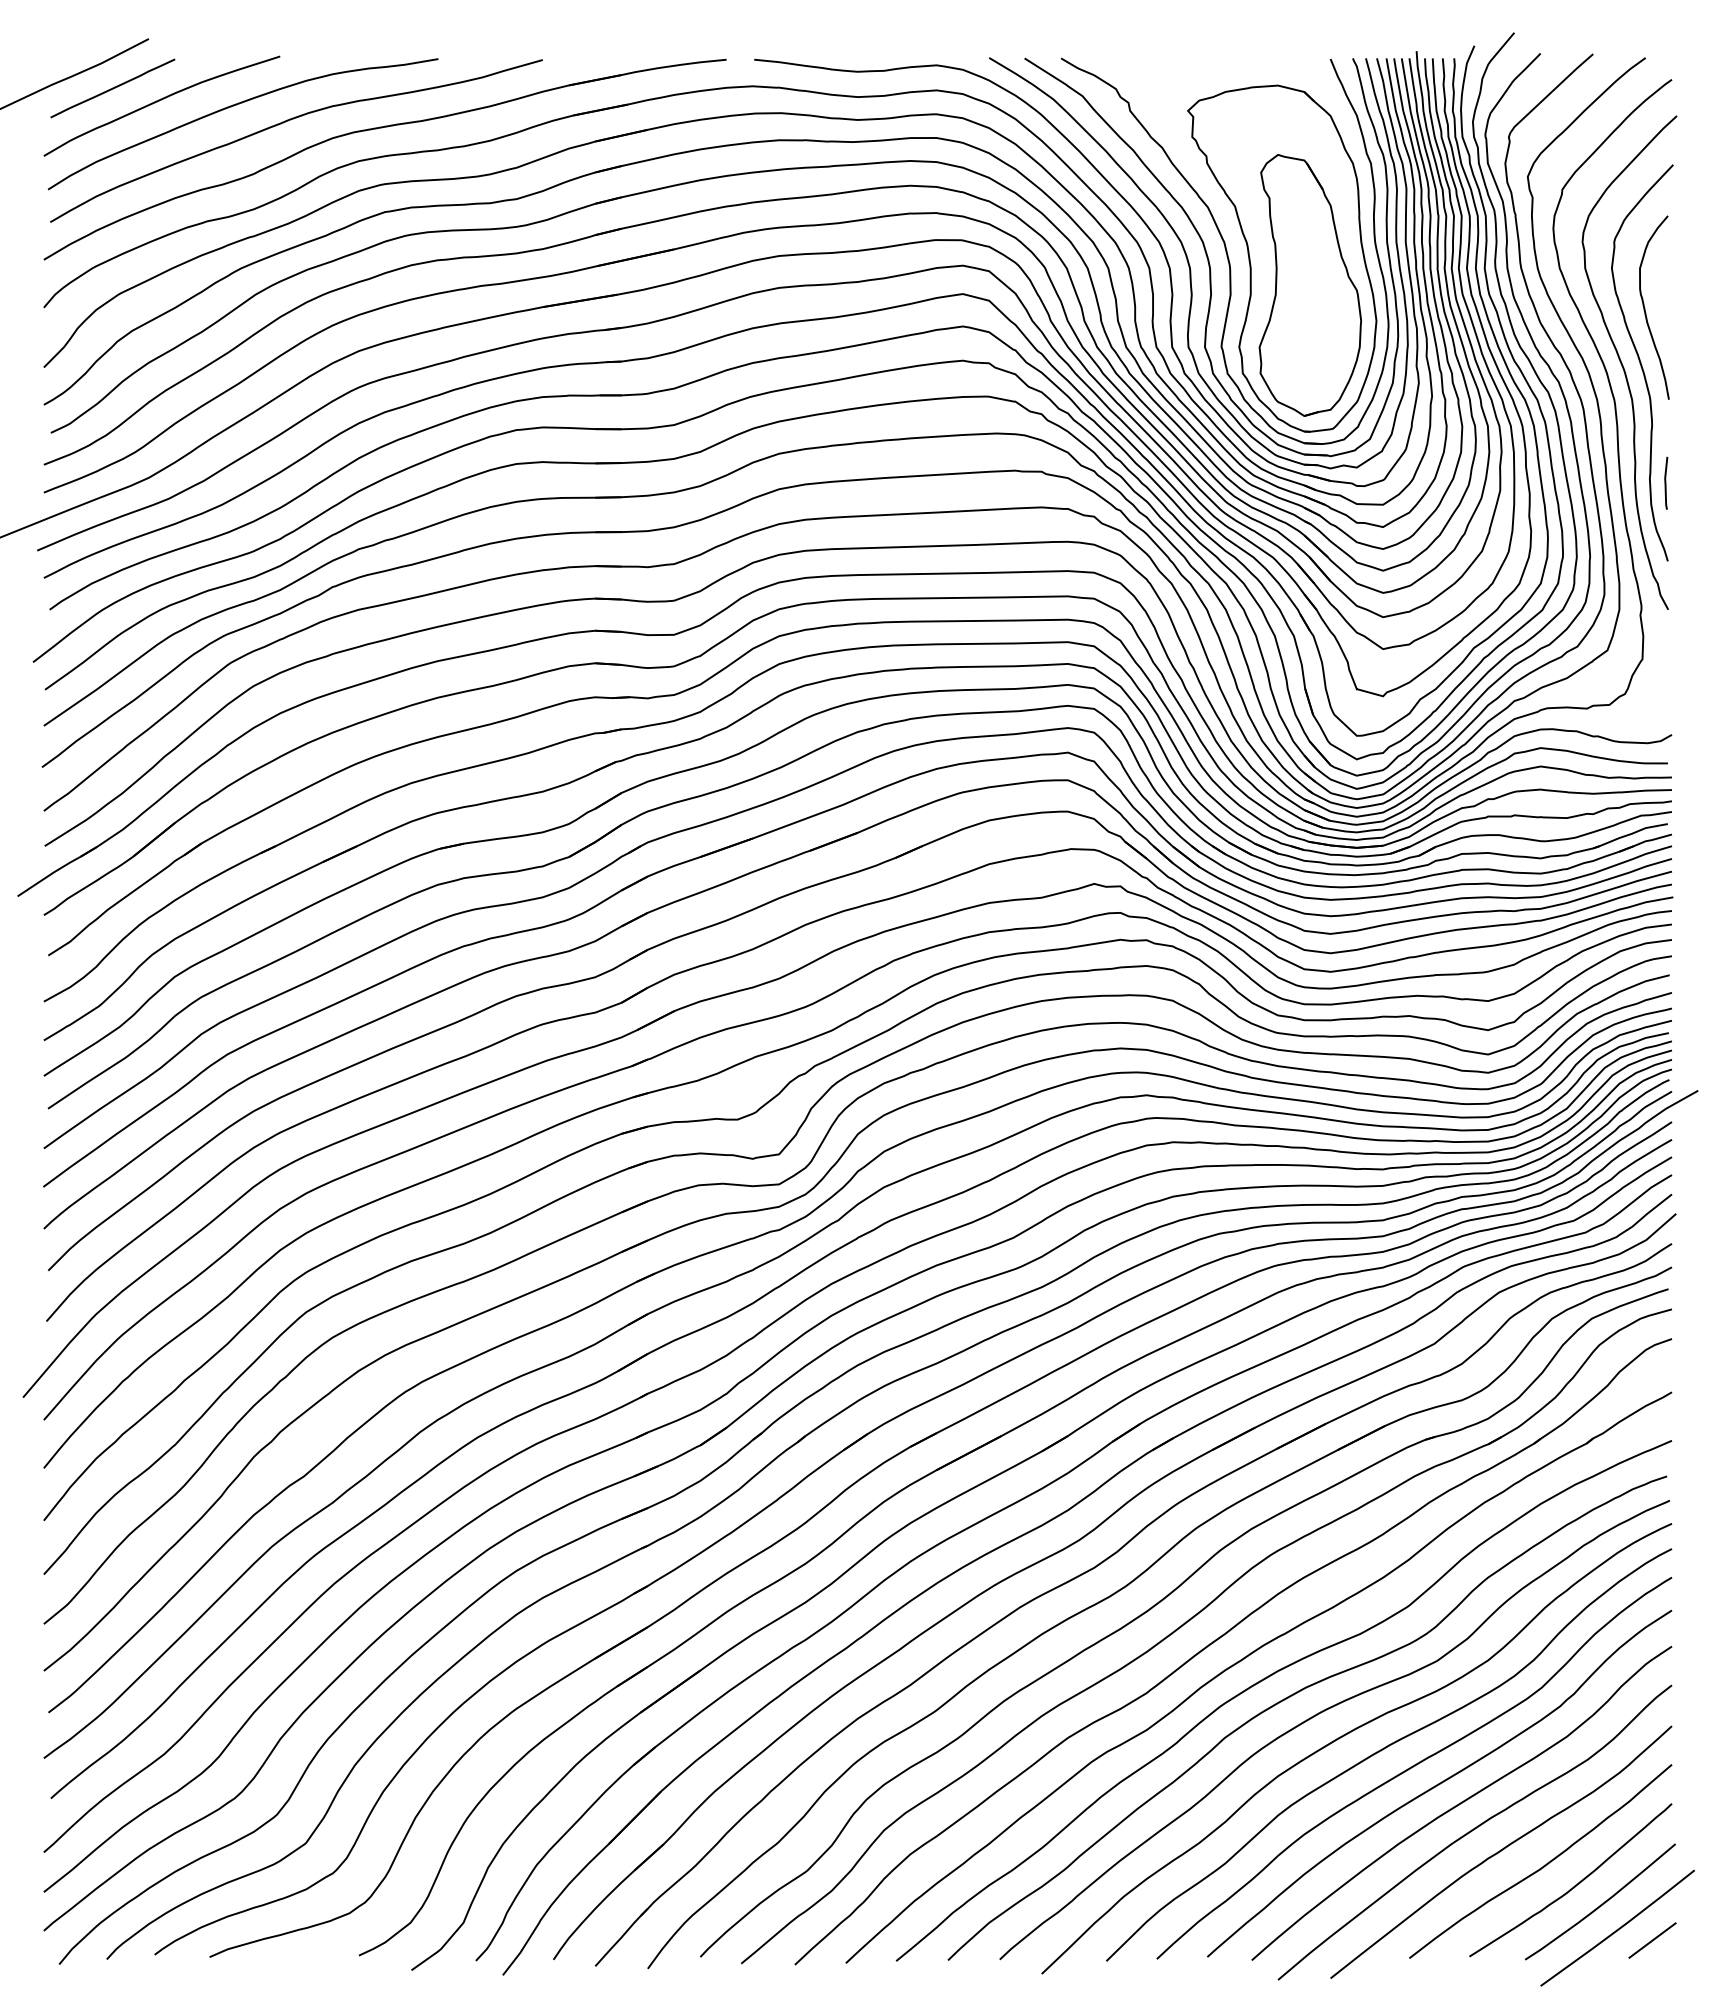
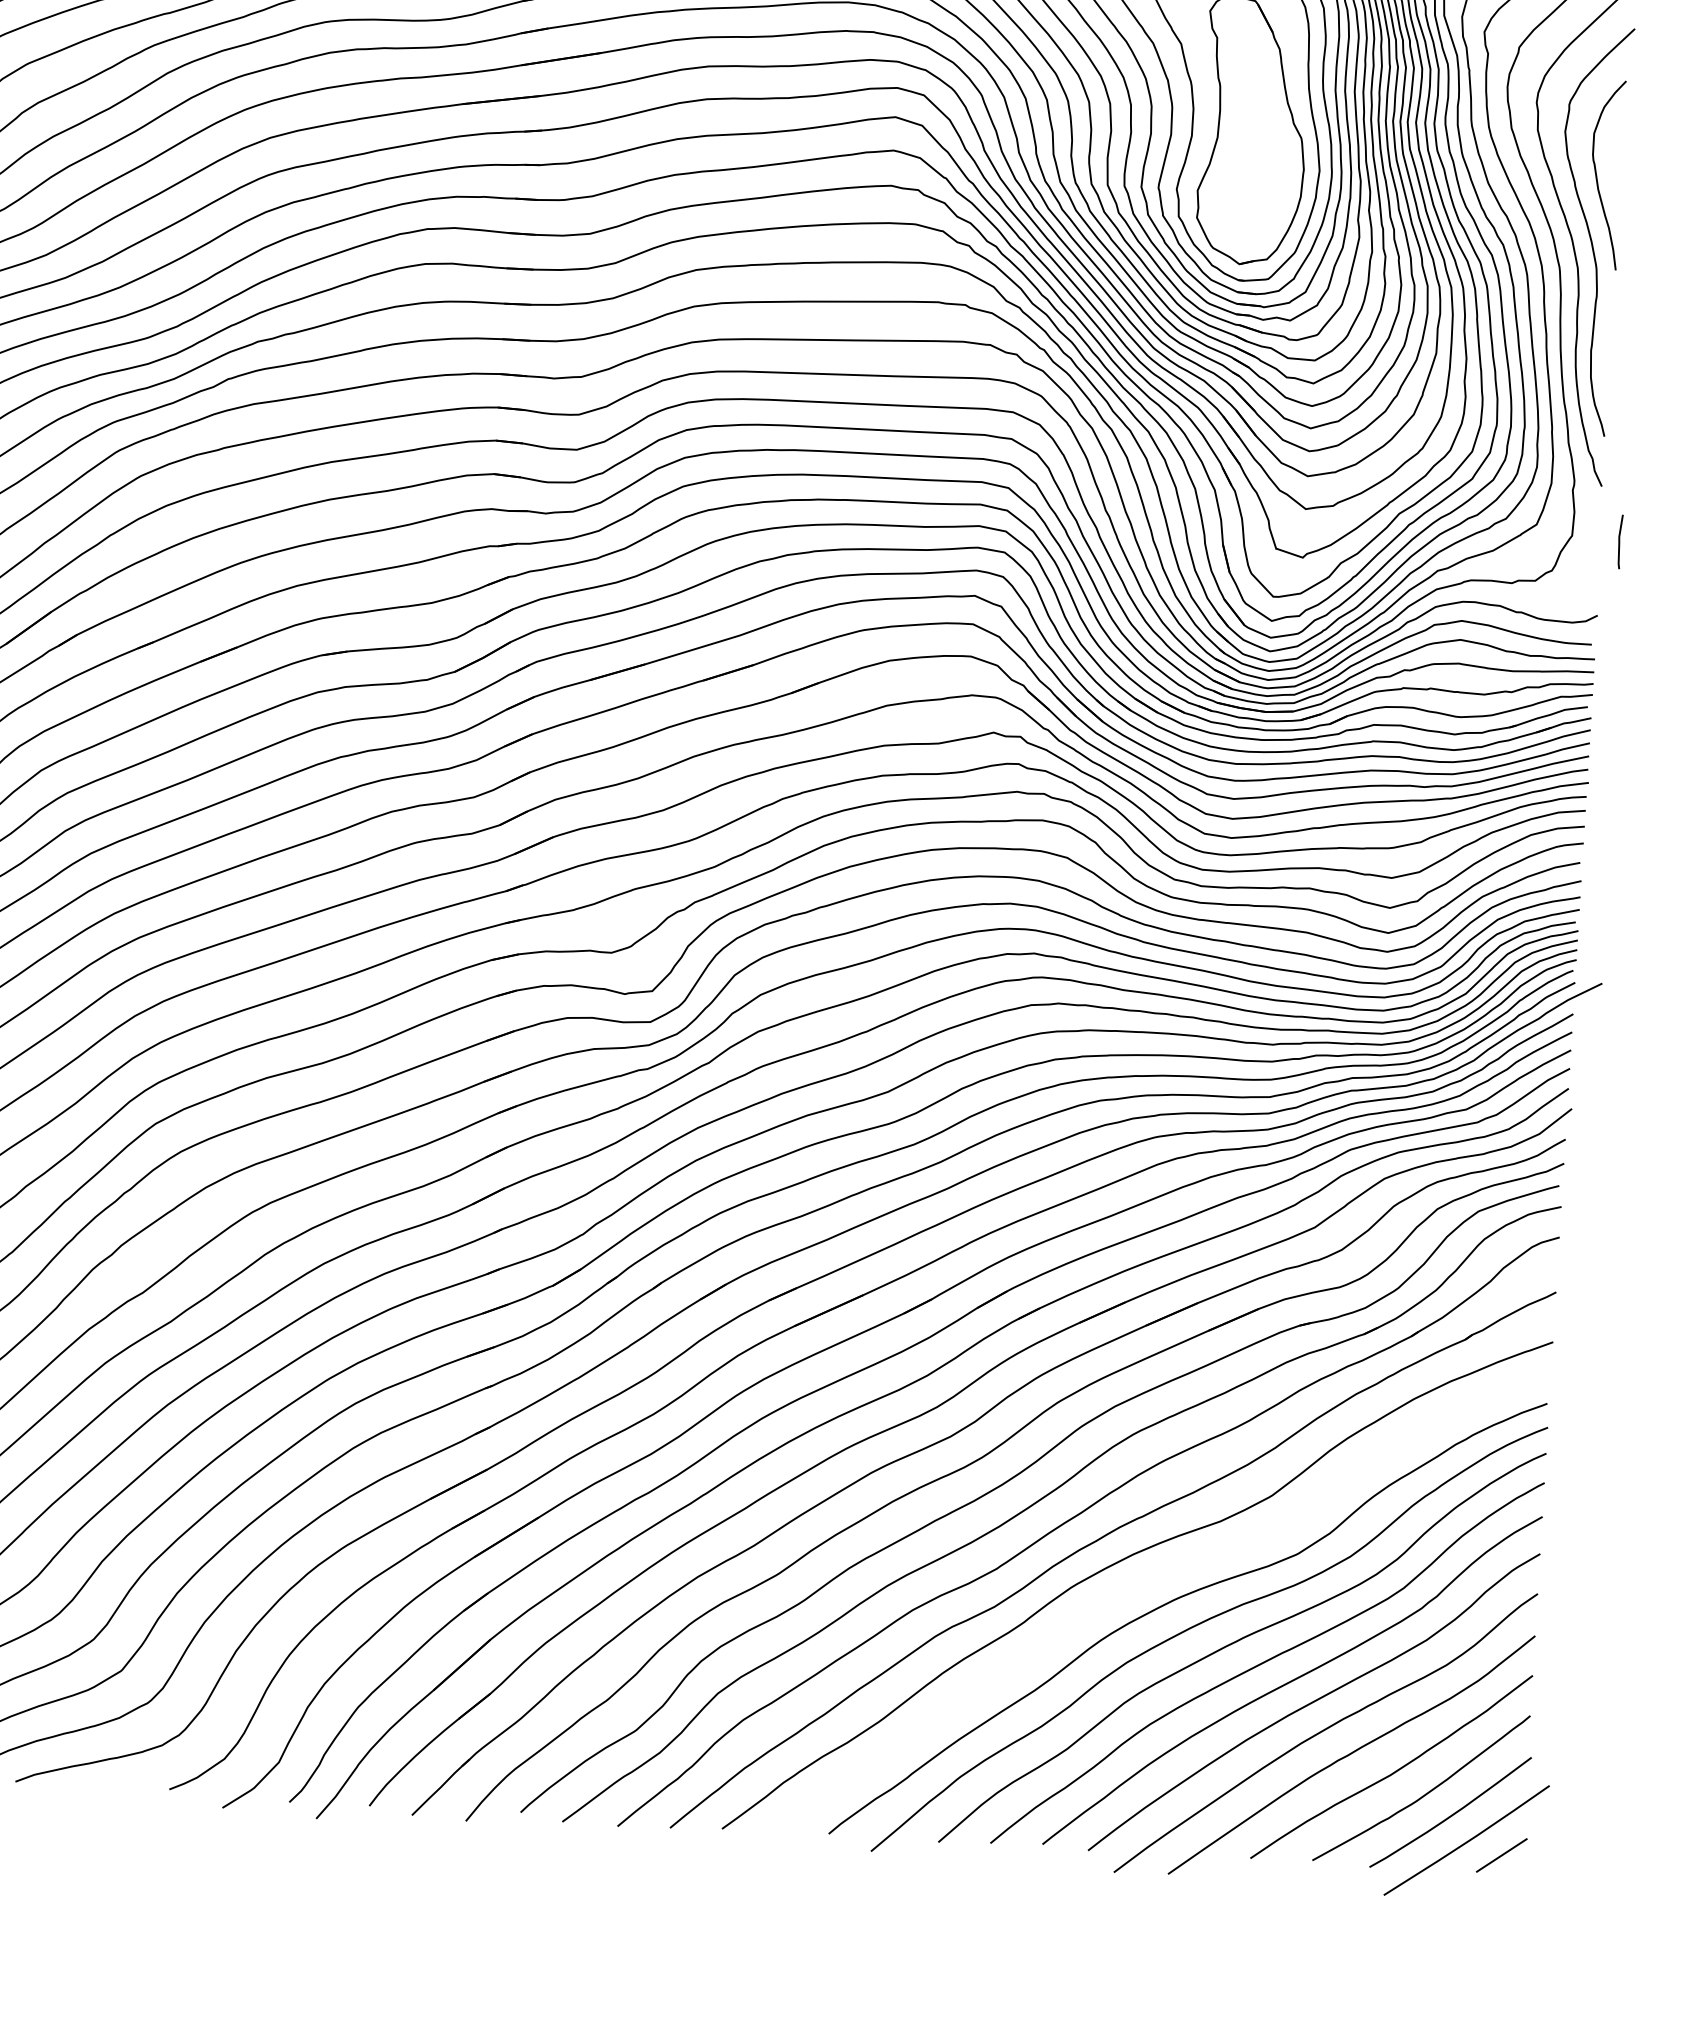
line: (1666, 482) -> (1620, 541), moved
curve: (1292, 1696) -> (1146, 1581), removed

